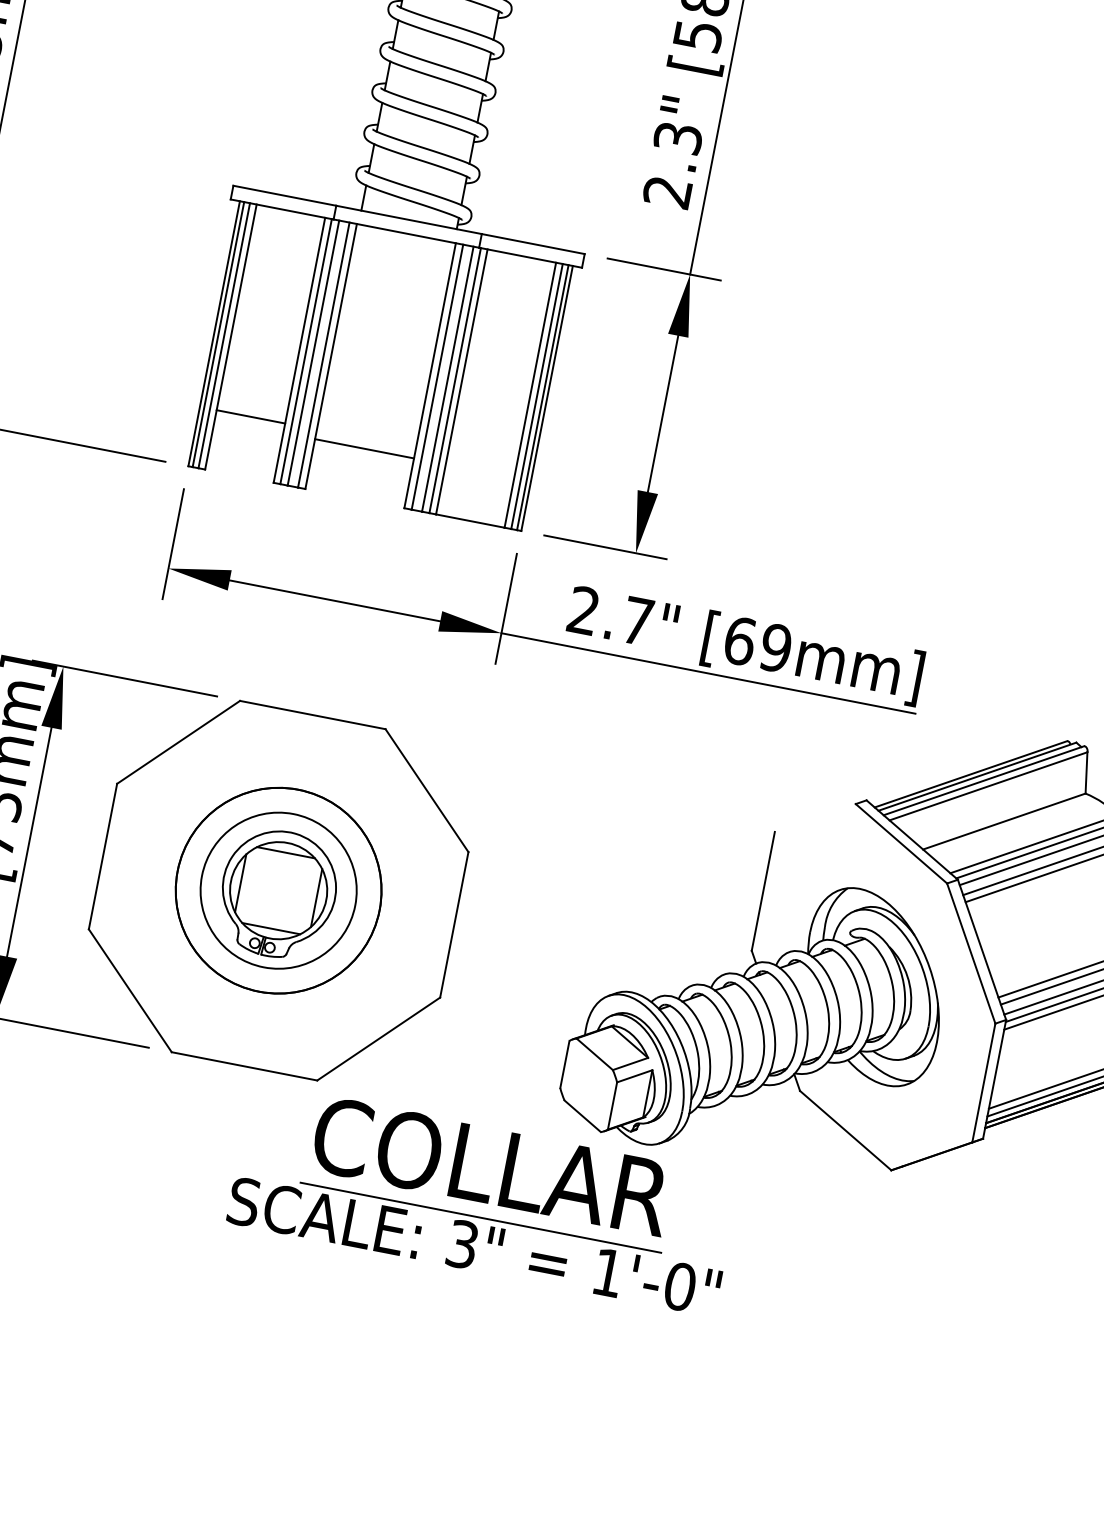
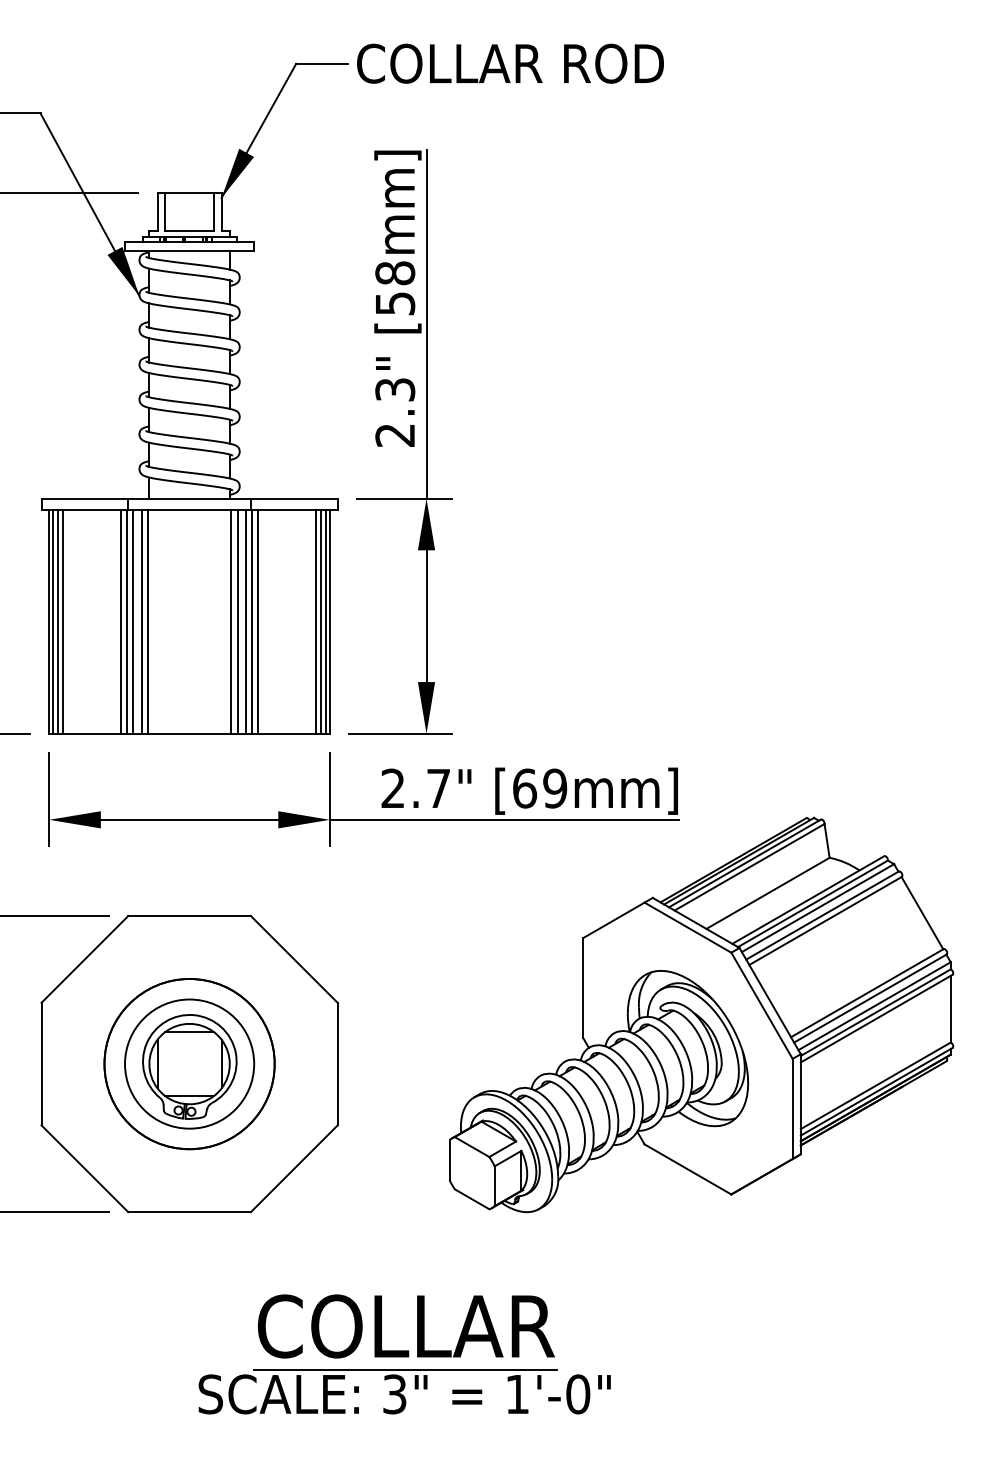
line: (251, 416) -> (92, 733), moved
line: (364, 448) -> (189, 733), moved
line: (814, 818) -> (613, 920), added
part: (483, 1199) -> (404, 1354), moved

